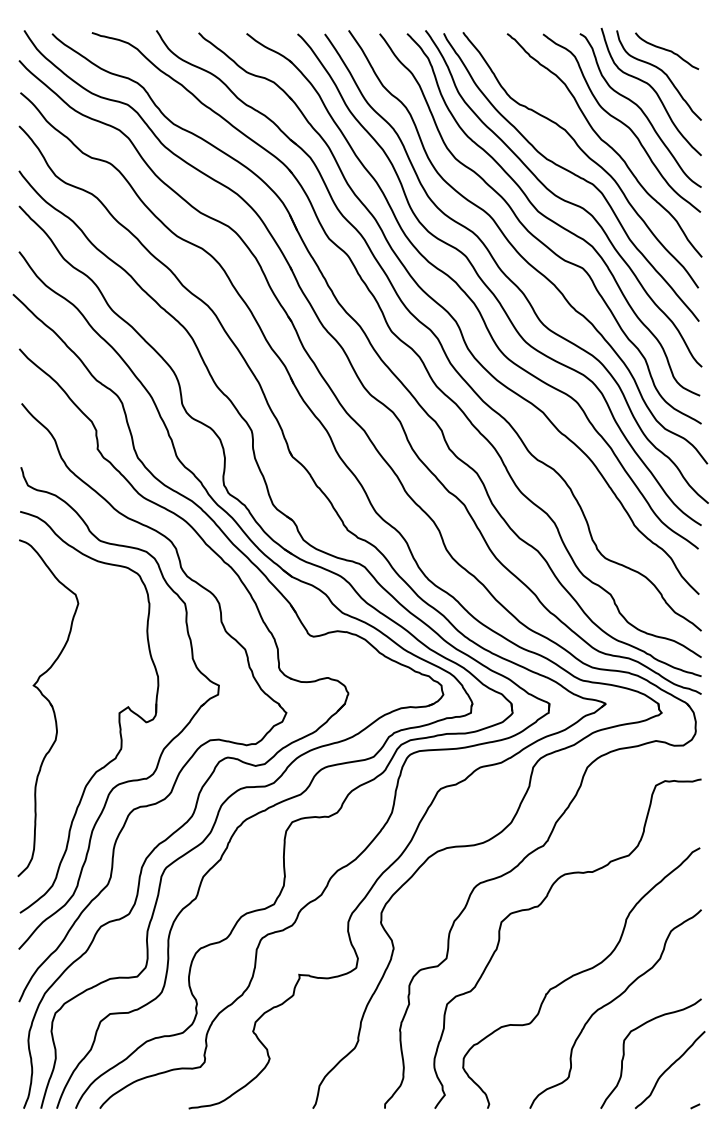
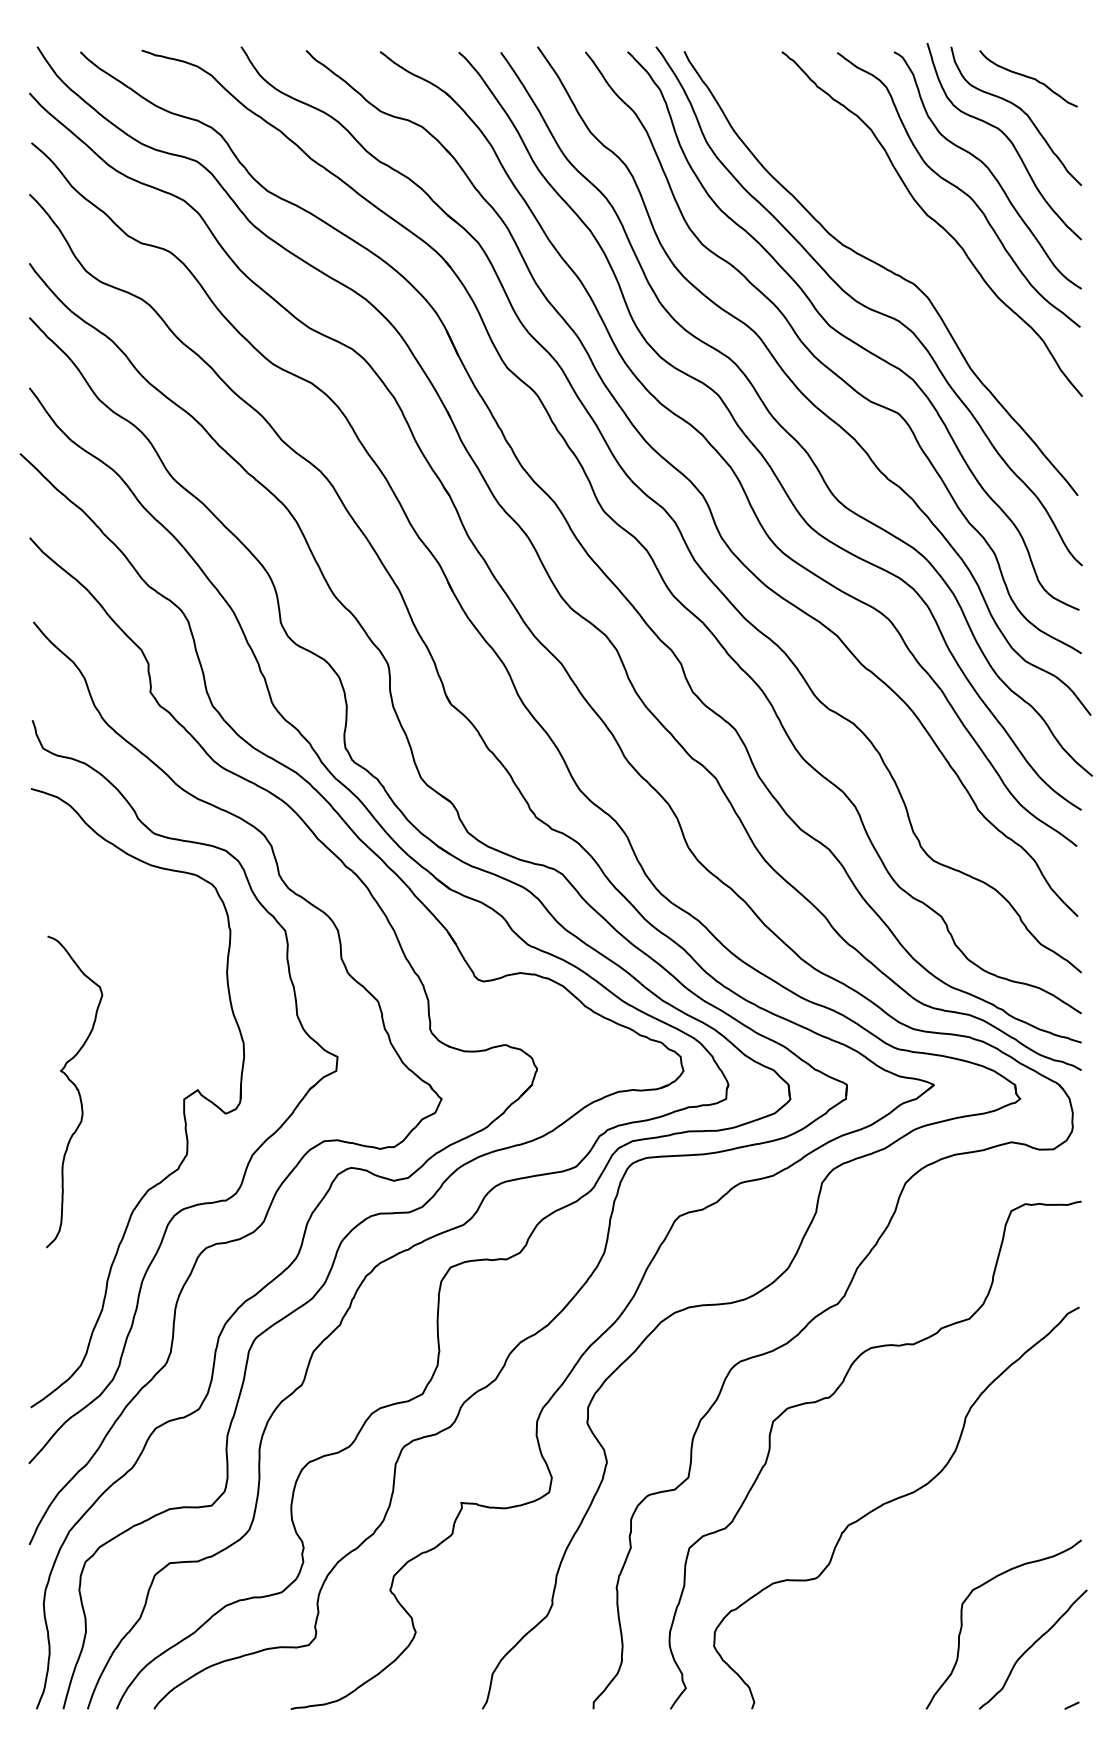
curve: (585, 155) -> (902, 239), removed
part: (48, 708) -> (74, 1092), size x0.6
curve: (612, 1002) -> (944, 1545), removed

